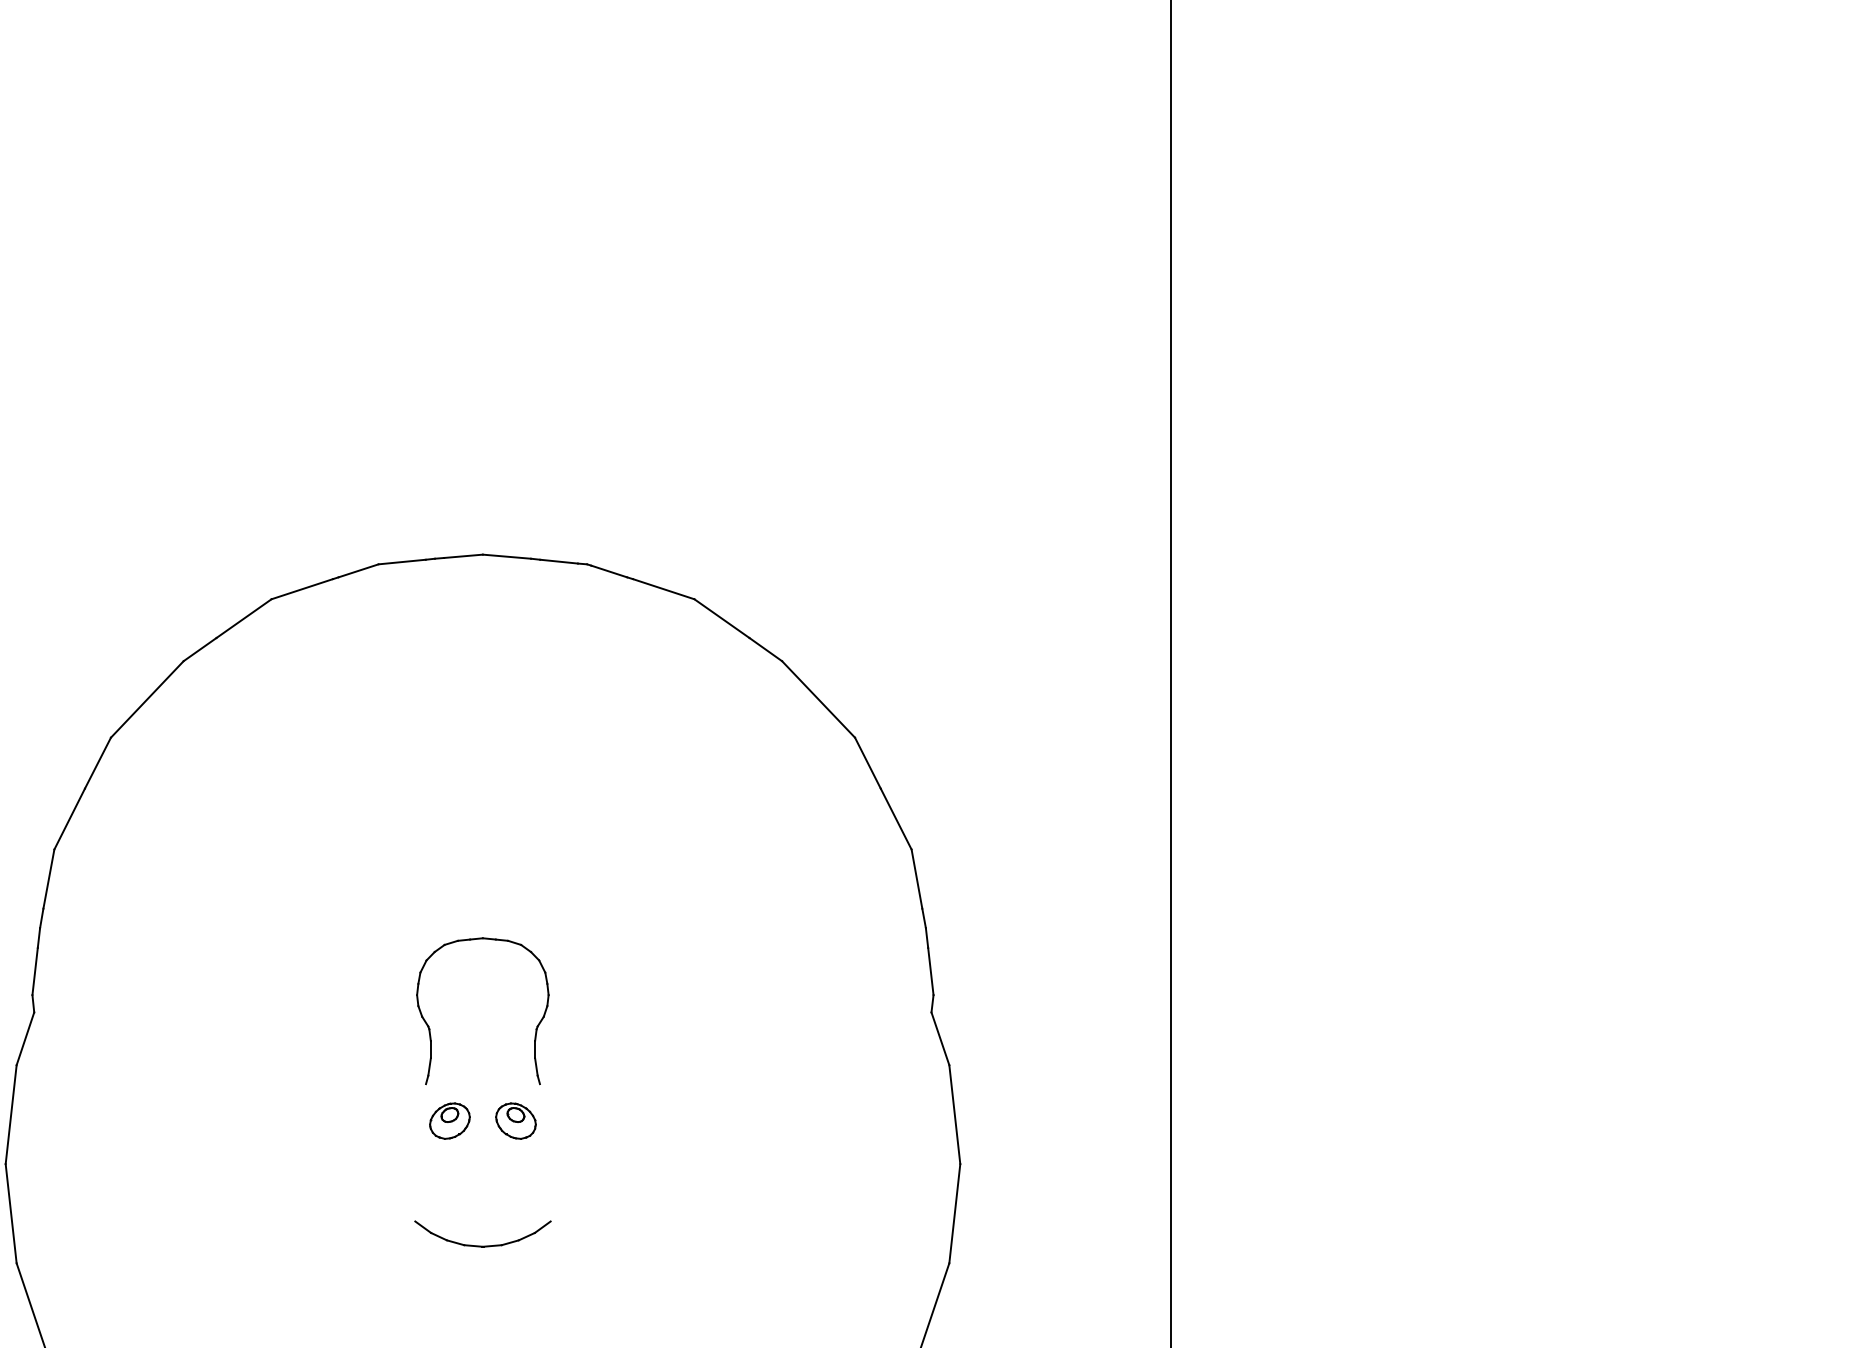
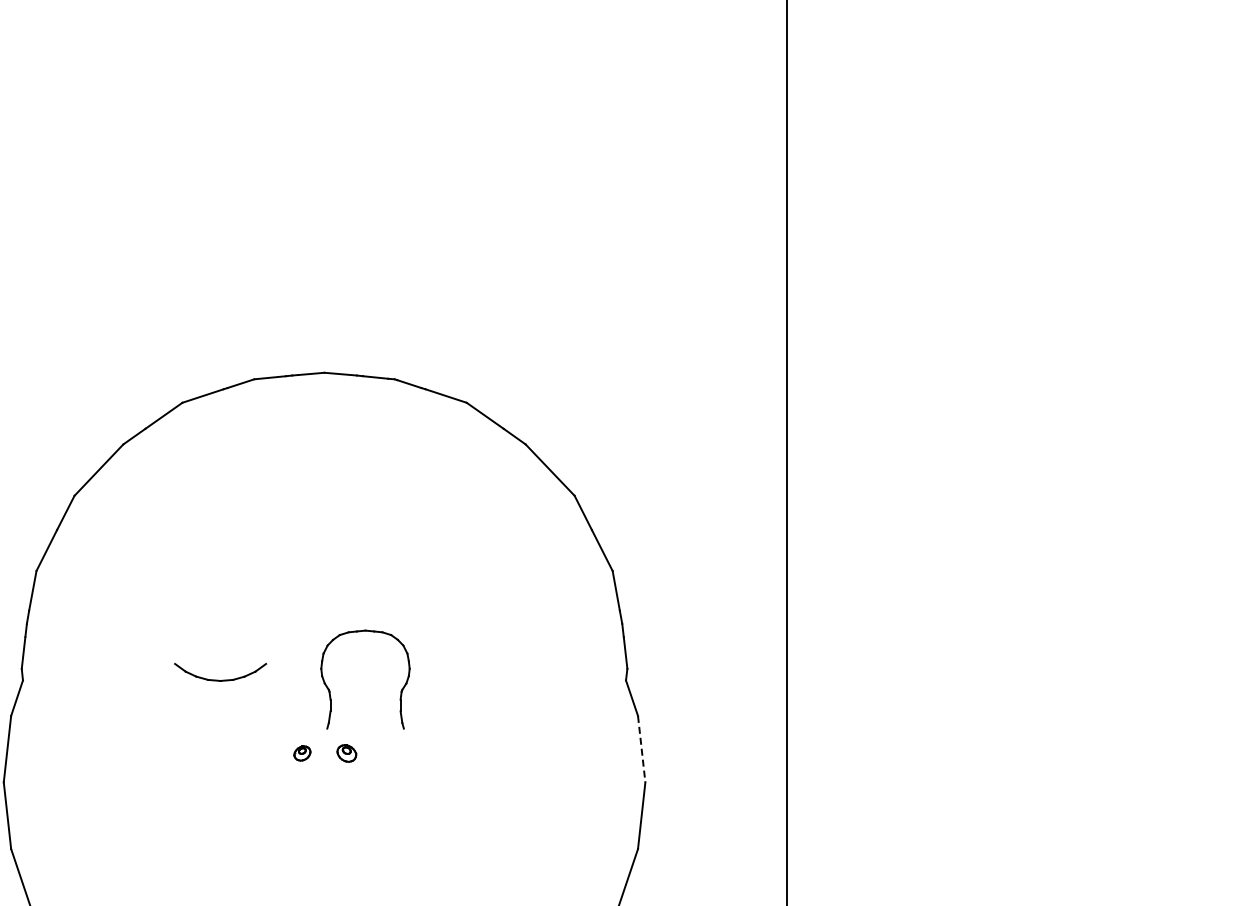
part: (430, 1027) -> (330, 690), moved
line: (954, 1115) -> (641, 749), solid -> dashed
part: (450, 1121) -> (302, 753), size x0.6
part: (515, 1121) -> (346, 753), size x0.7
part: (479, 1244) -> (218, 679), moved

